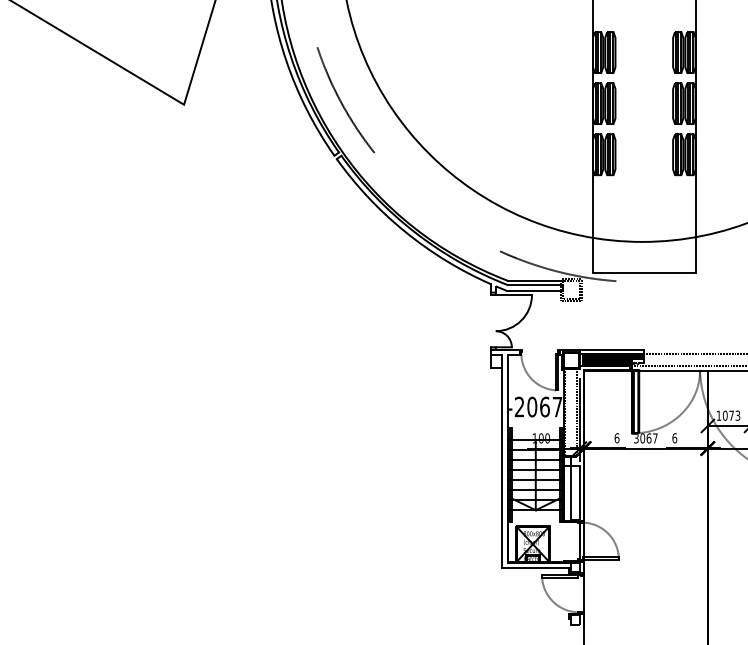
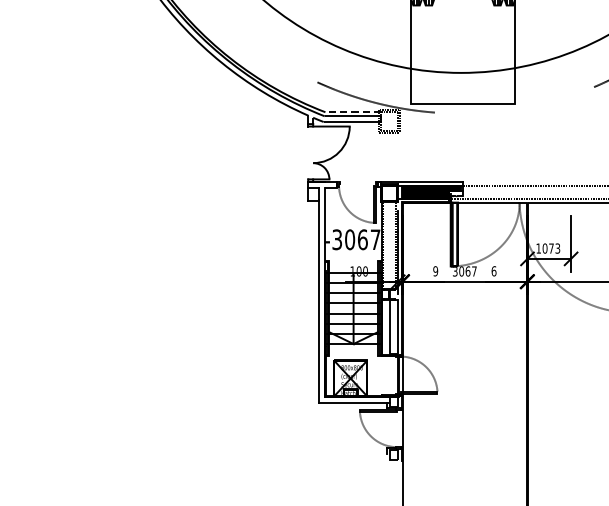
line: (534, 280) -> (352, 111), solid -> dashed
text: (519, 407) -> (337, 240), -2067 -> -3067
text: (616, 438) -> (435, 271), 6 -> 9

